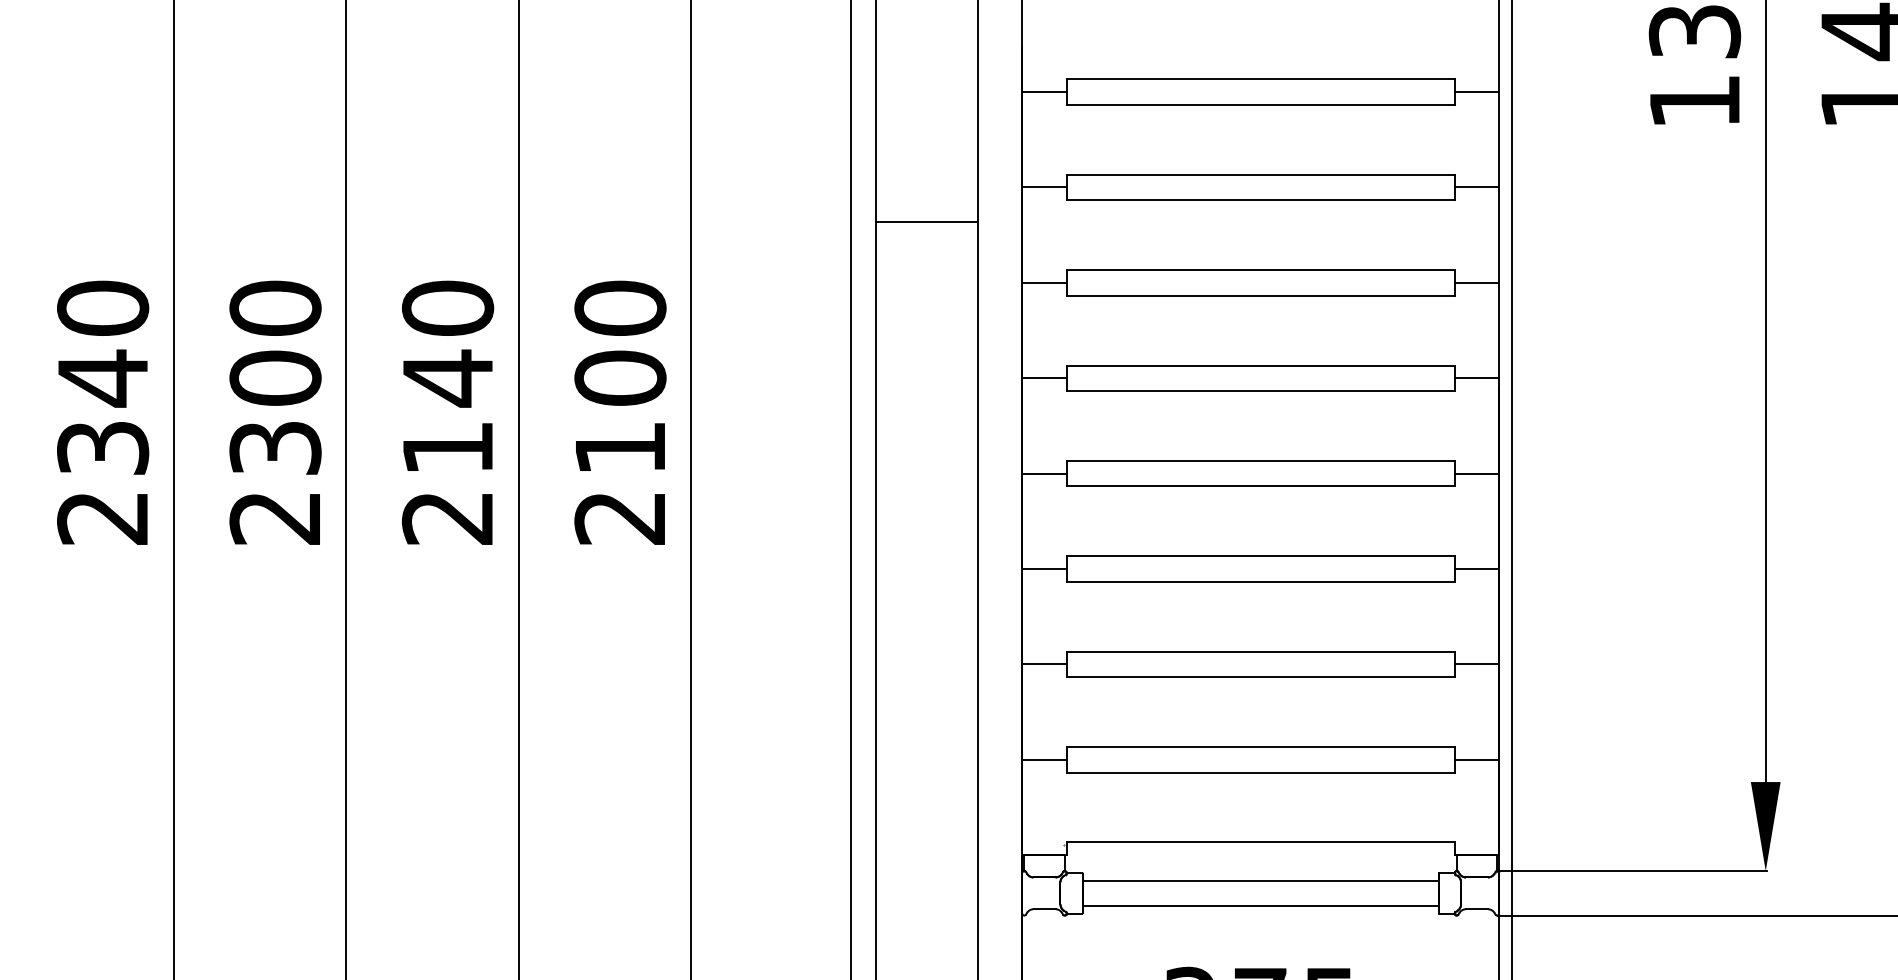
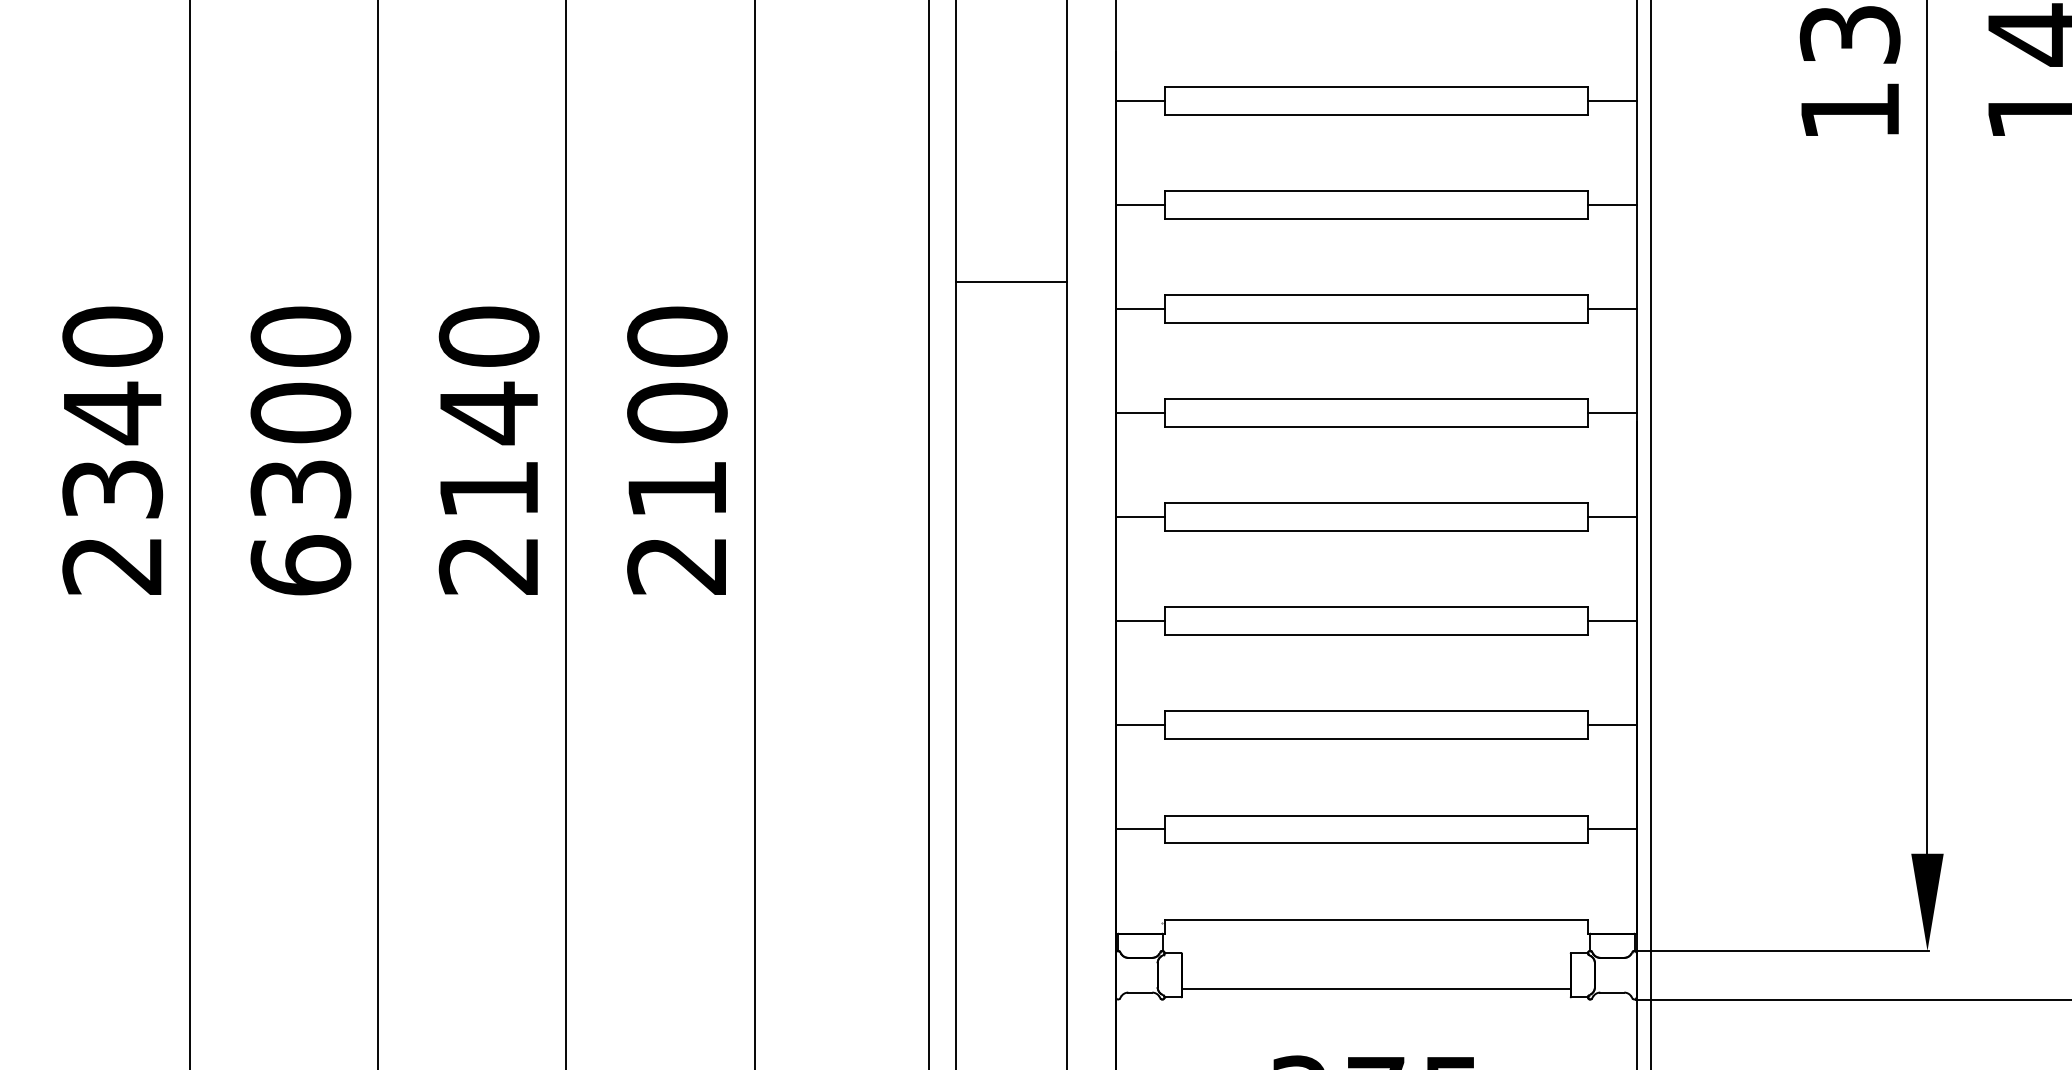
line: (926, 222) -> (1011, 282), moved
text: (275, 517) -> (300, 565), 2300 -> 6300
line: (1260, 880) -> (1376, 961), removed

